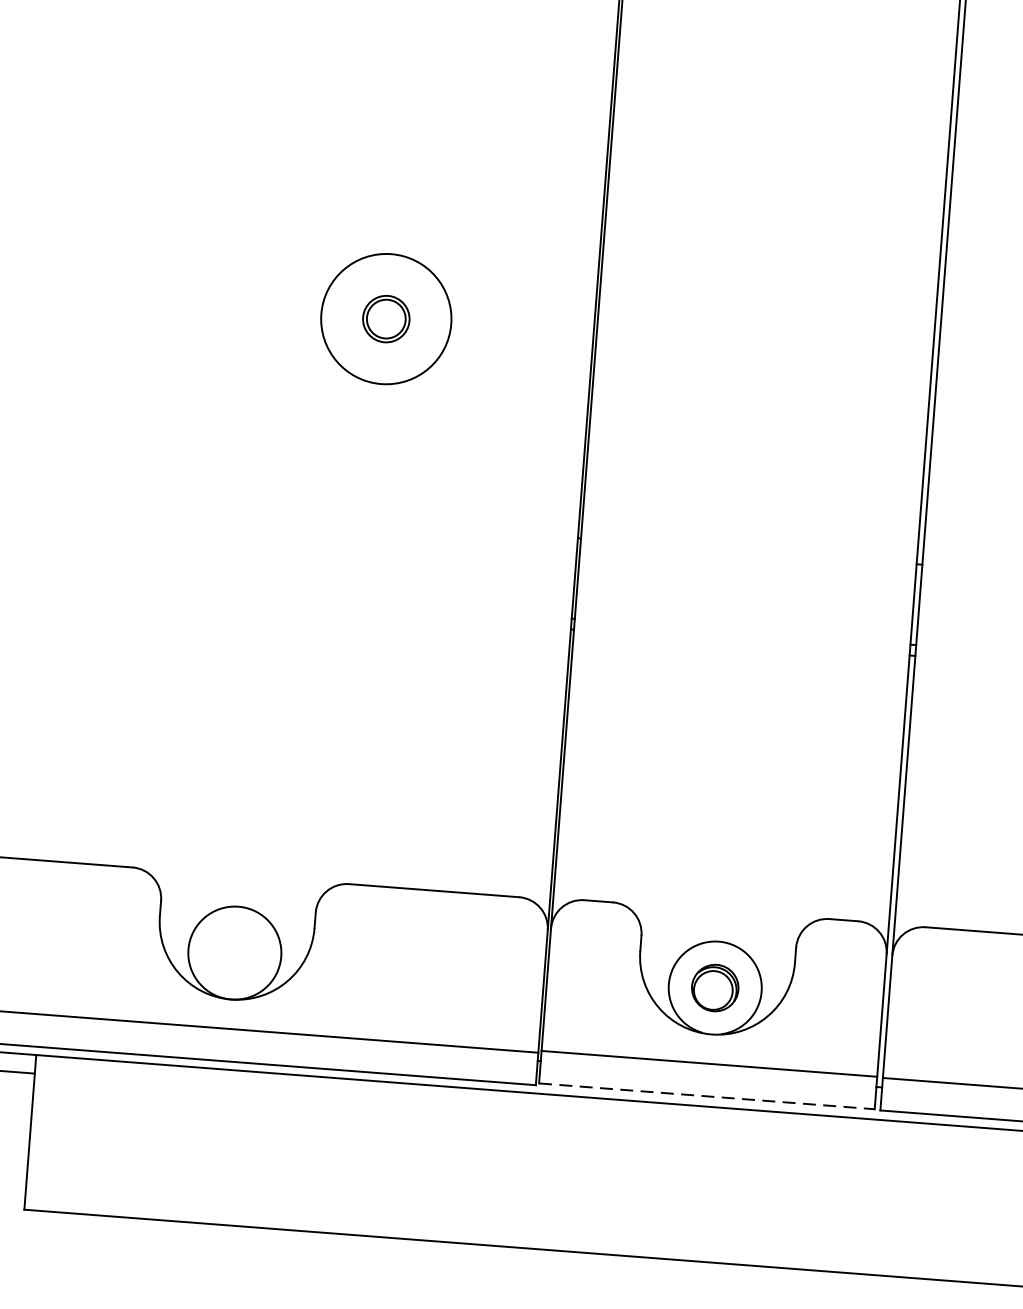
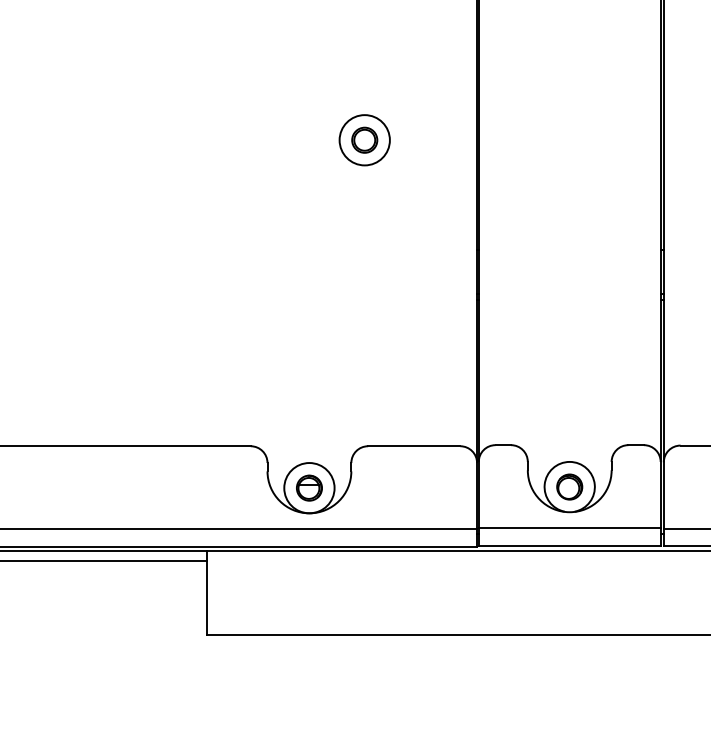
circle: (385, 319) -> (364, 140), size x0.71
part: (235, 951) -> (309, 487), added
line: (706, 1095) -> (569, 545), dashed -> solid

